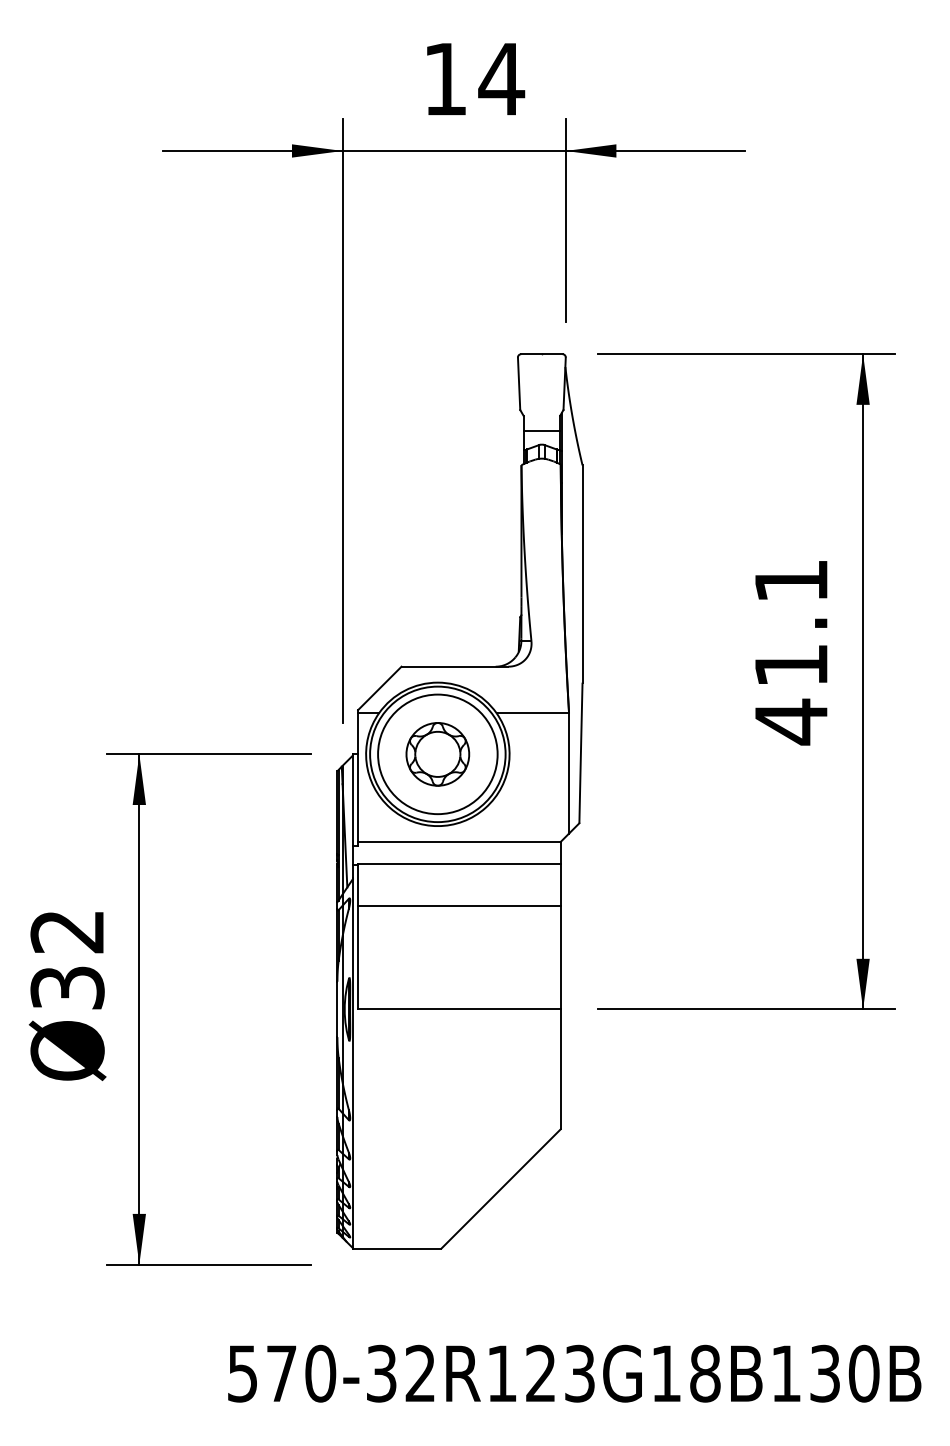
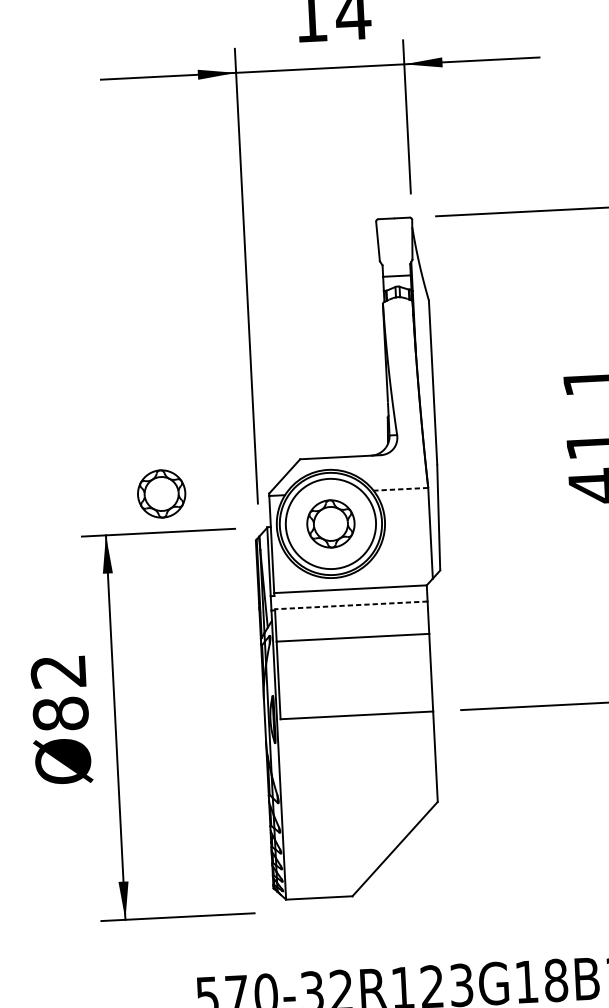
part: (215, 703) -> (161, 494), added
line: (532, 713) -> (400, 489), solid -> dashed
line: (458, 863) -> (350, 605), solid -> dashed
text: (67, 987) -> (60, 713), Ø32 -> Ø82

